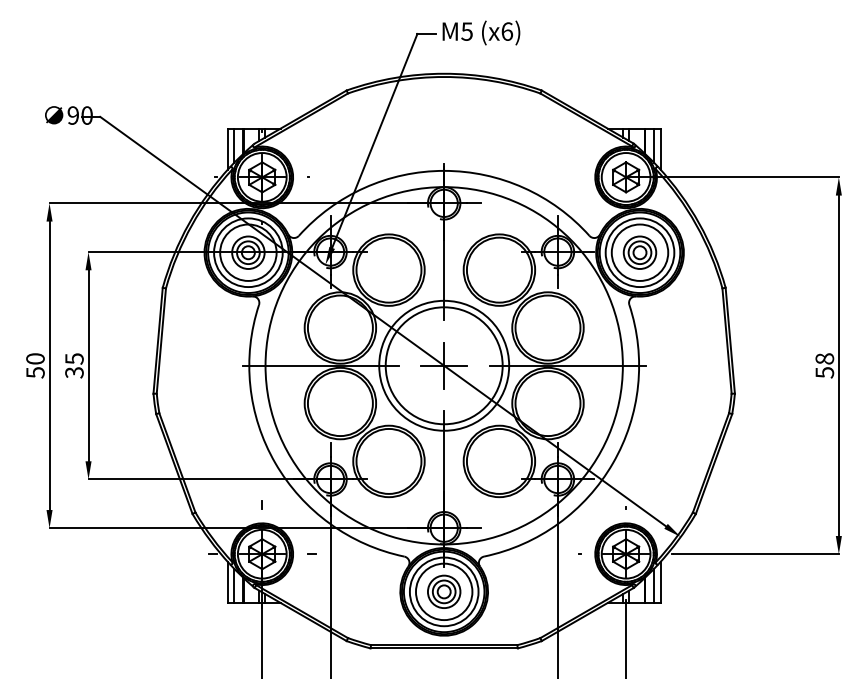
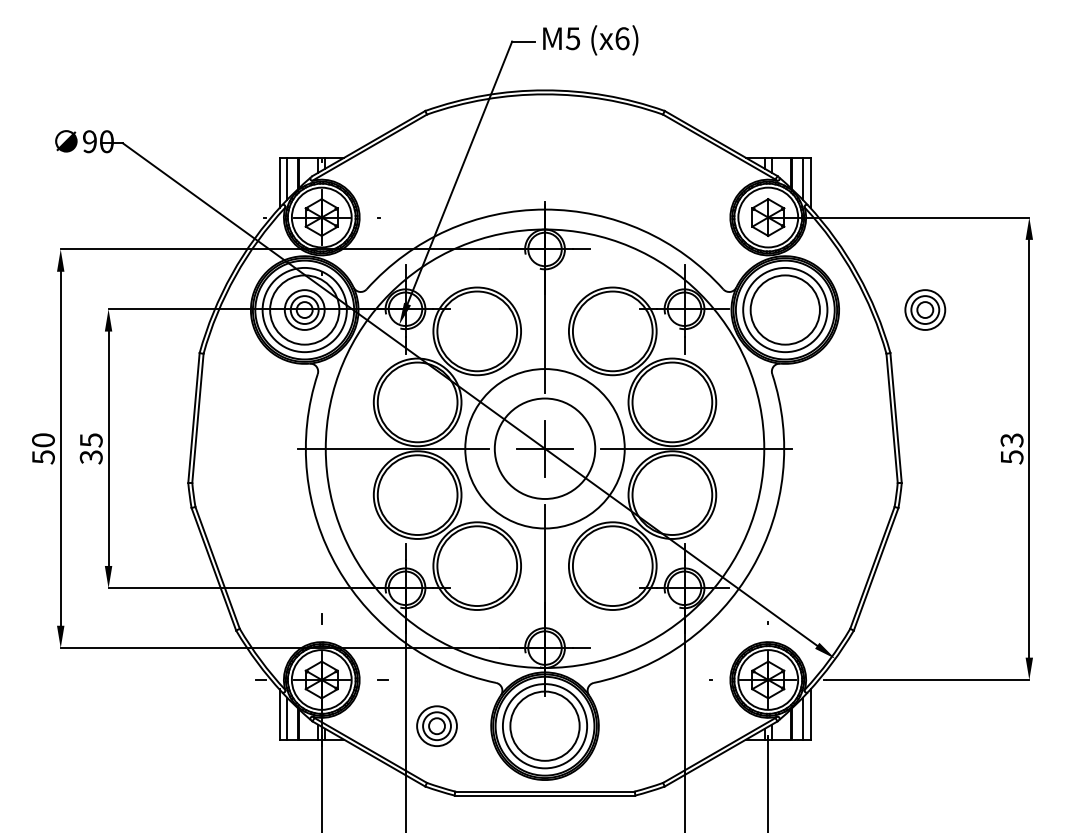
part: (640, 252) -> (925, 309), moved
text: (824, 359) -> (1011, 440), 58 -> 53
circle: (443, 365) -> (544, 448), size x0.7
part: (443, 591) -> (436, 725), moved

